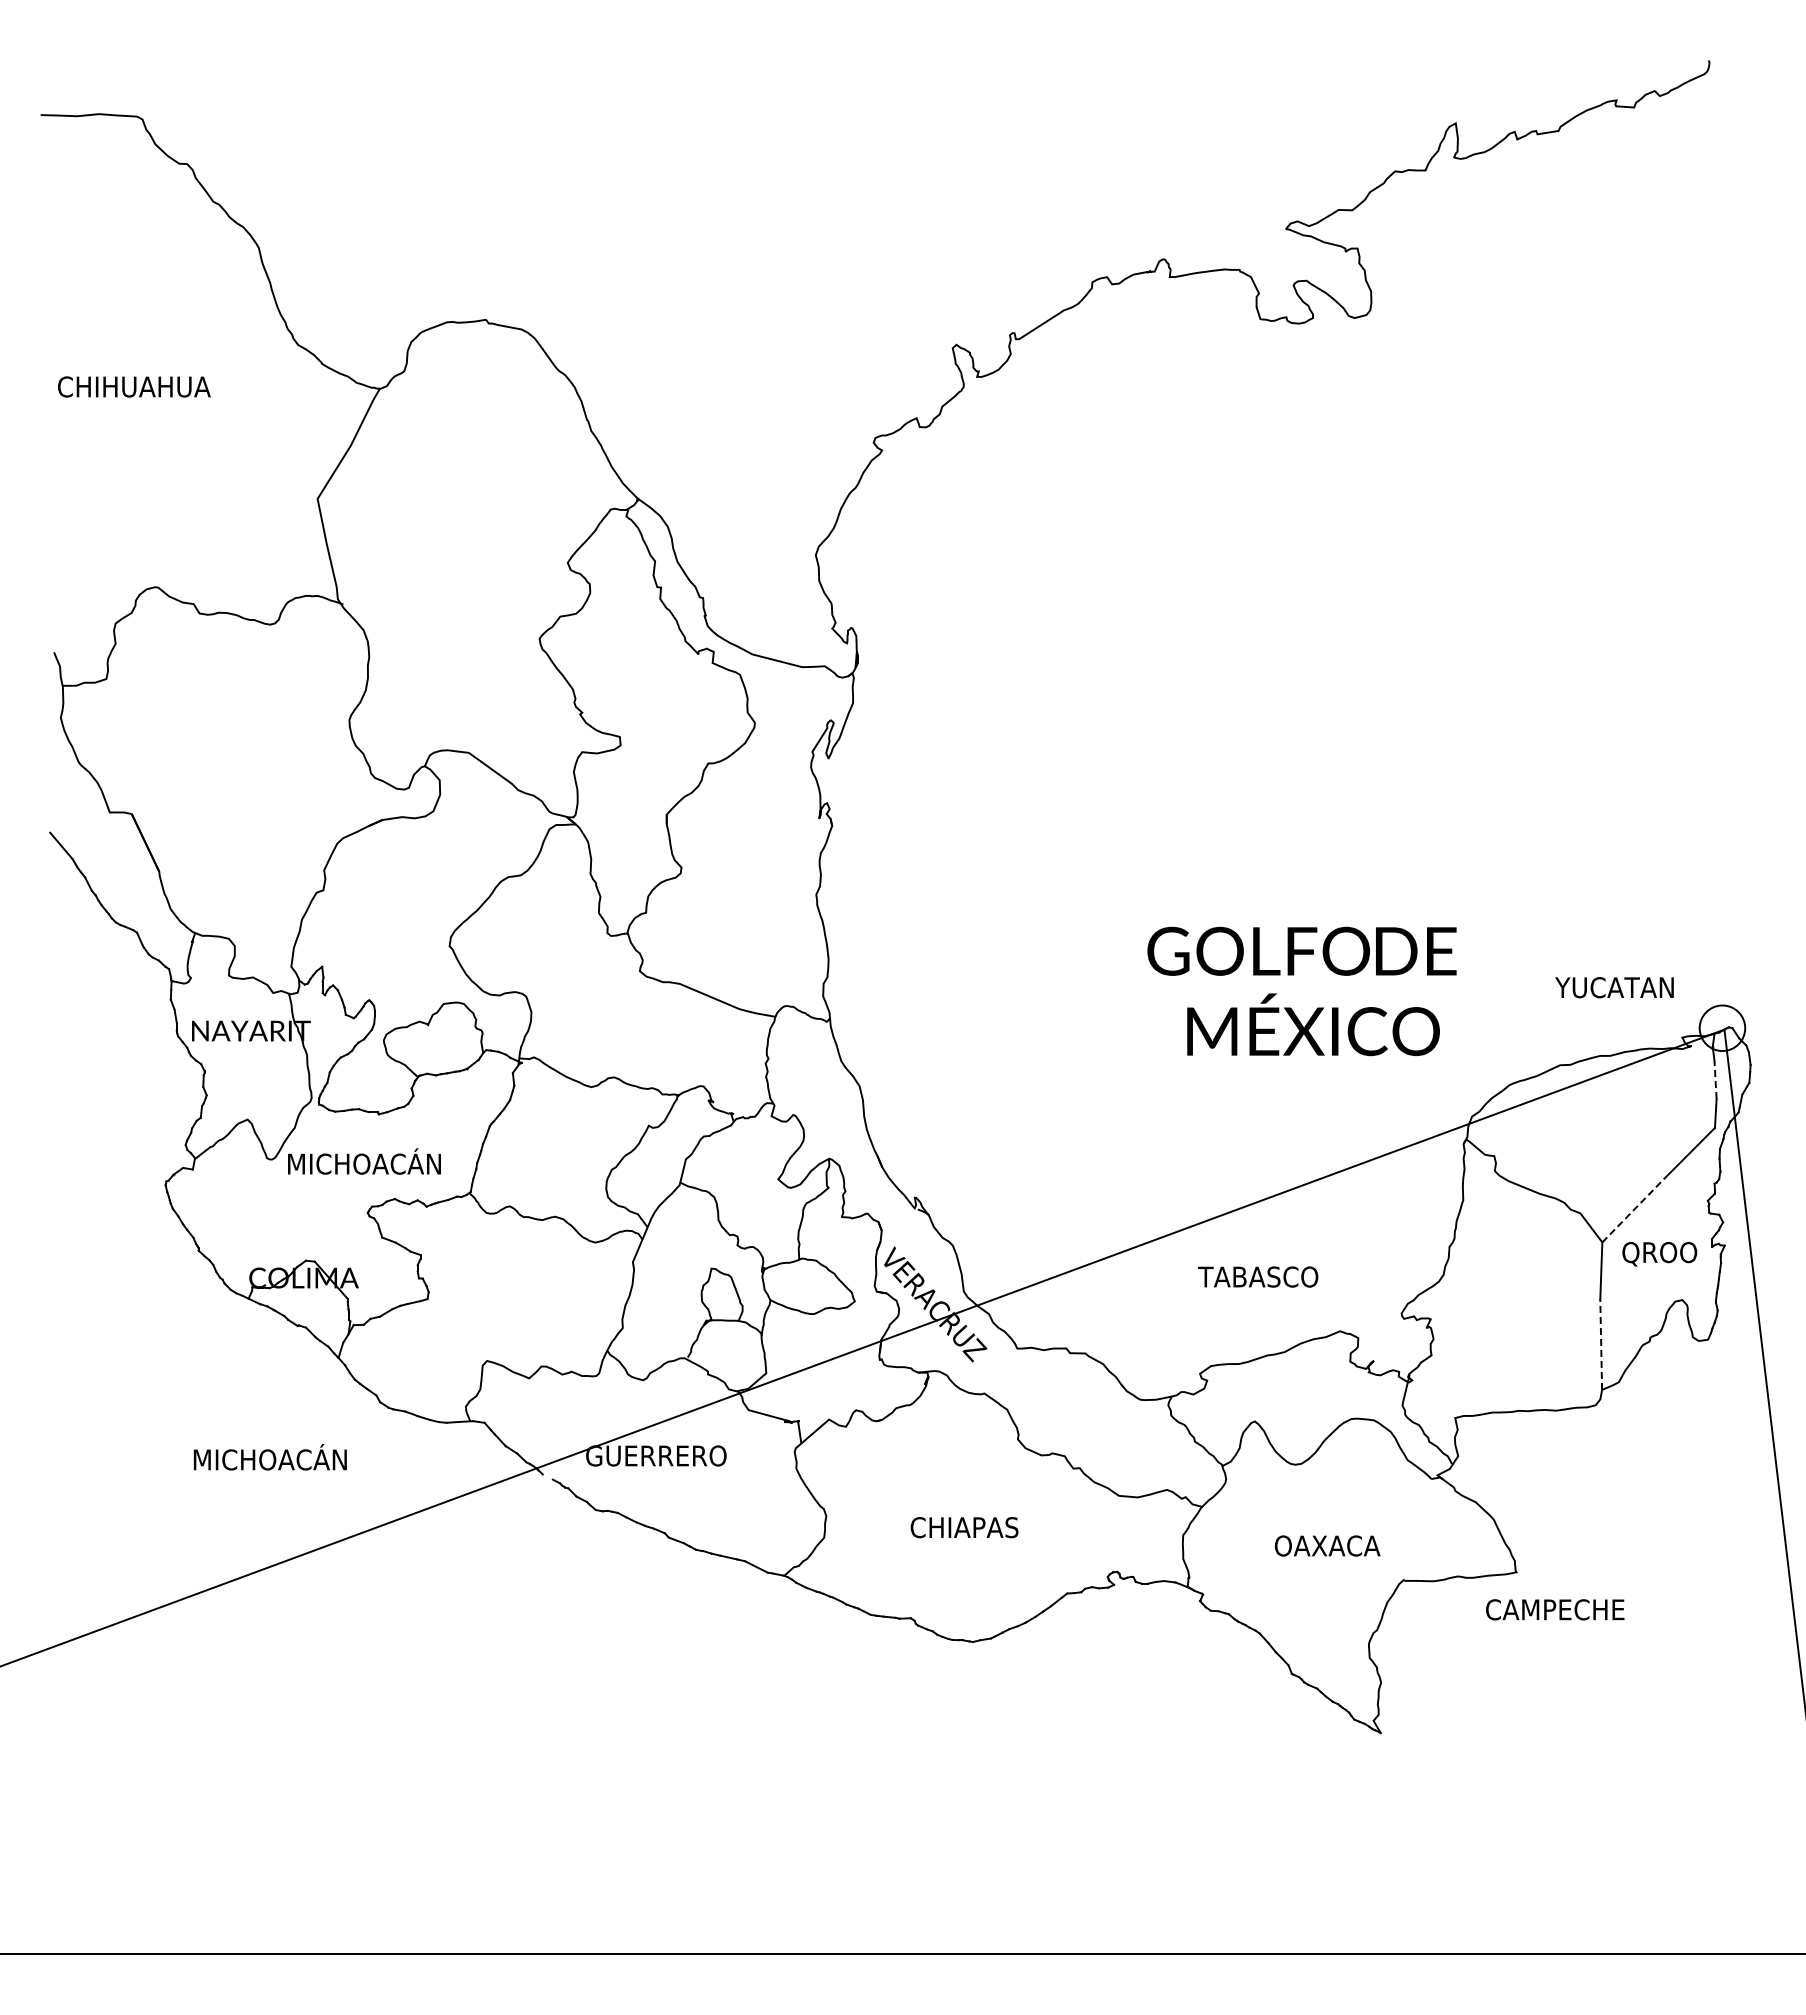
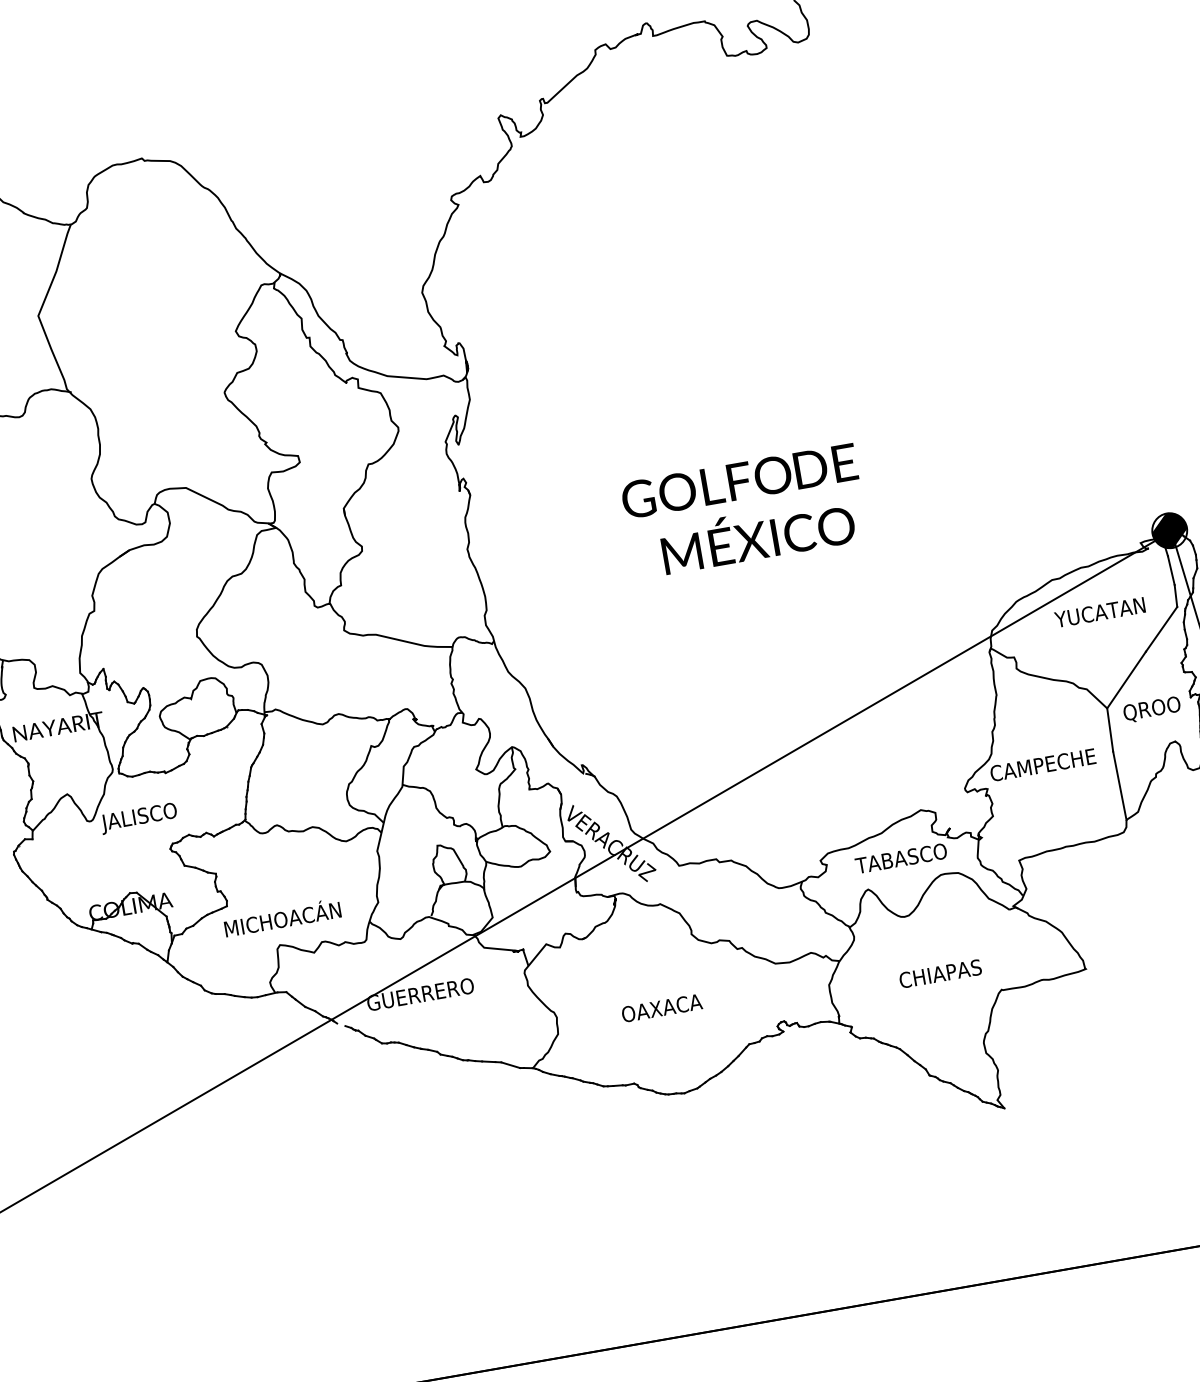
text: (1614, 987) -> (1099, 612), moved
text: (1301, 991) -> (744, 511), moved
hatch: (1722, 1028) -> (1169, 530), added
line: (1715, 1079) -> (1171, 570), dashed -> solid
text: (362, 1164) -> (160, 813), MICHOACÁN -> JALISCO
line: (1633, 1210) -> (1126, 680), dashed -> solid
text: (1258, 1276) -> (901, 858), moved
line: (1601, 1344) -> (1120, 785), dashed -> solid
text: (269, 1457) -> (281, 917), moved
text: (967, 1527) -> (665, 1007), CHIAPAS -> OAXACA
text: (1331, 1545) -> (942, 973), OAXACA -> CHIAPAS
text: (1555, 1609) -> (1043, 764), moved

